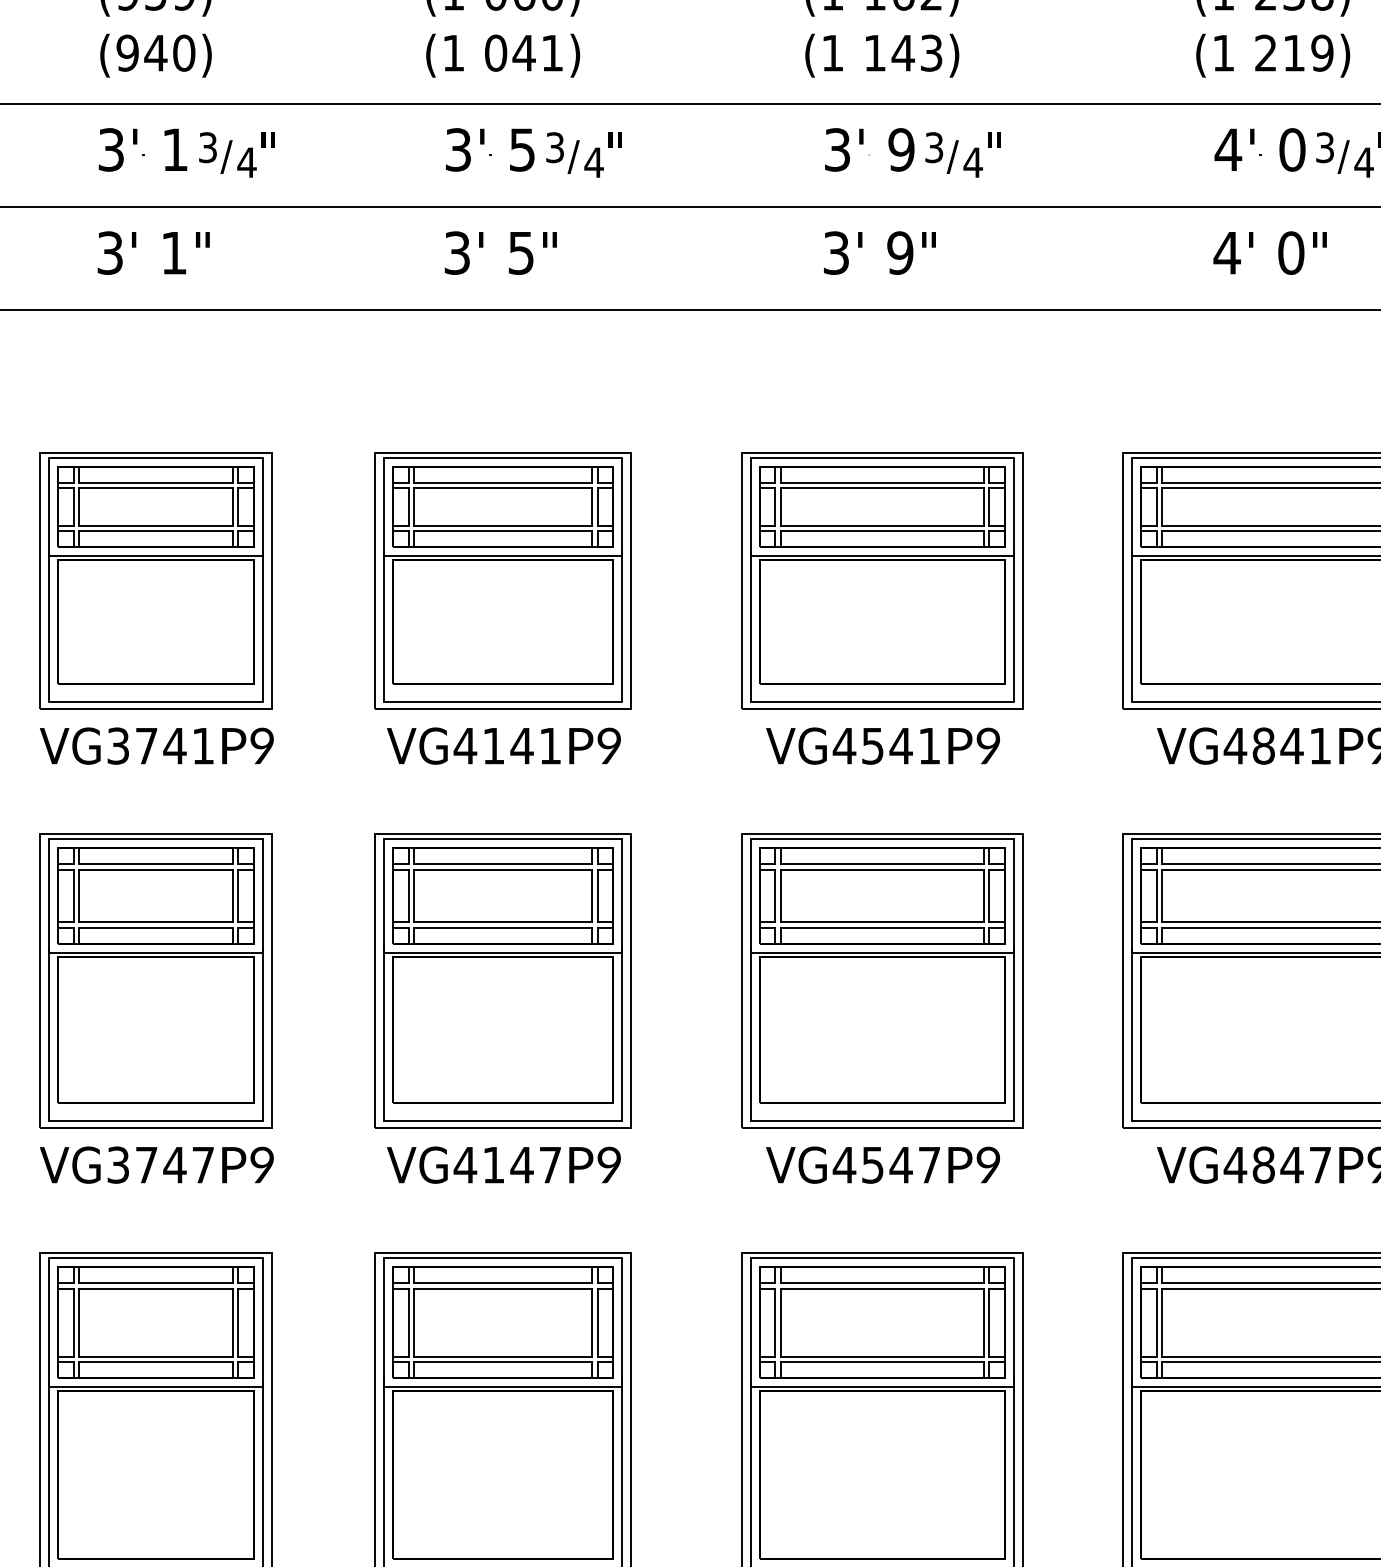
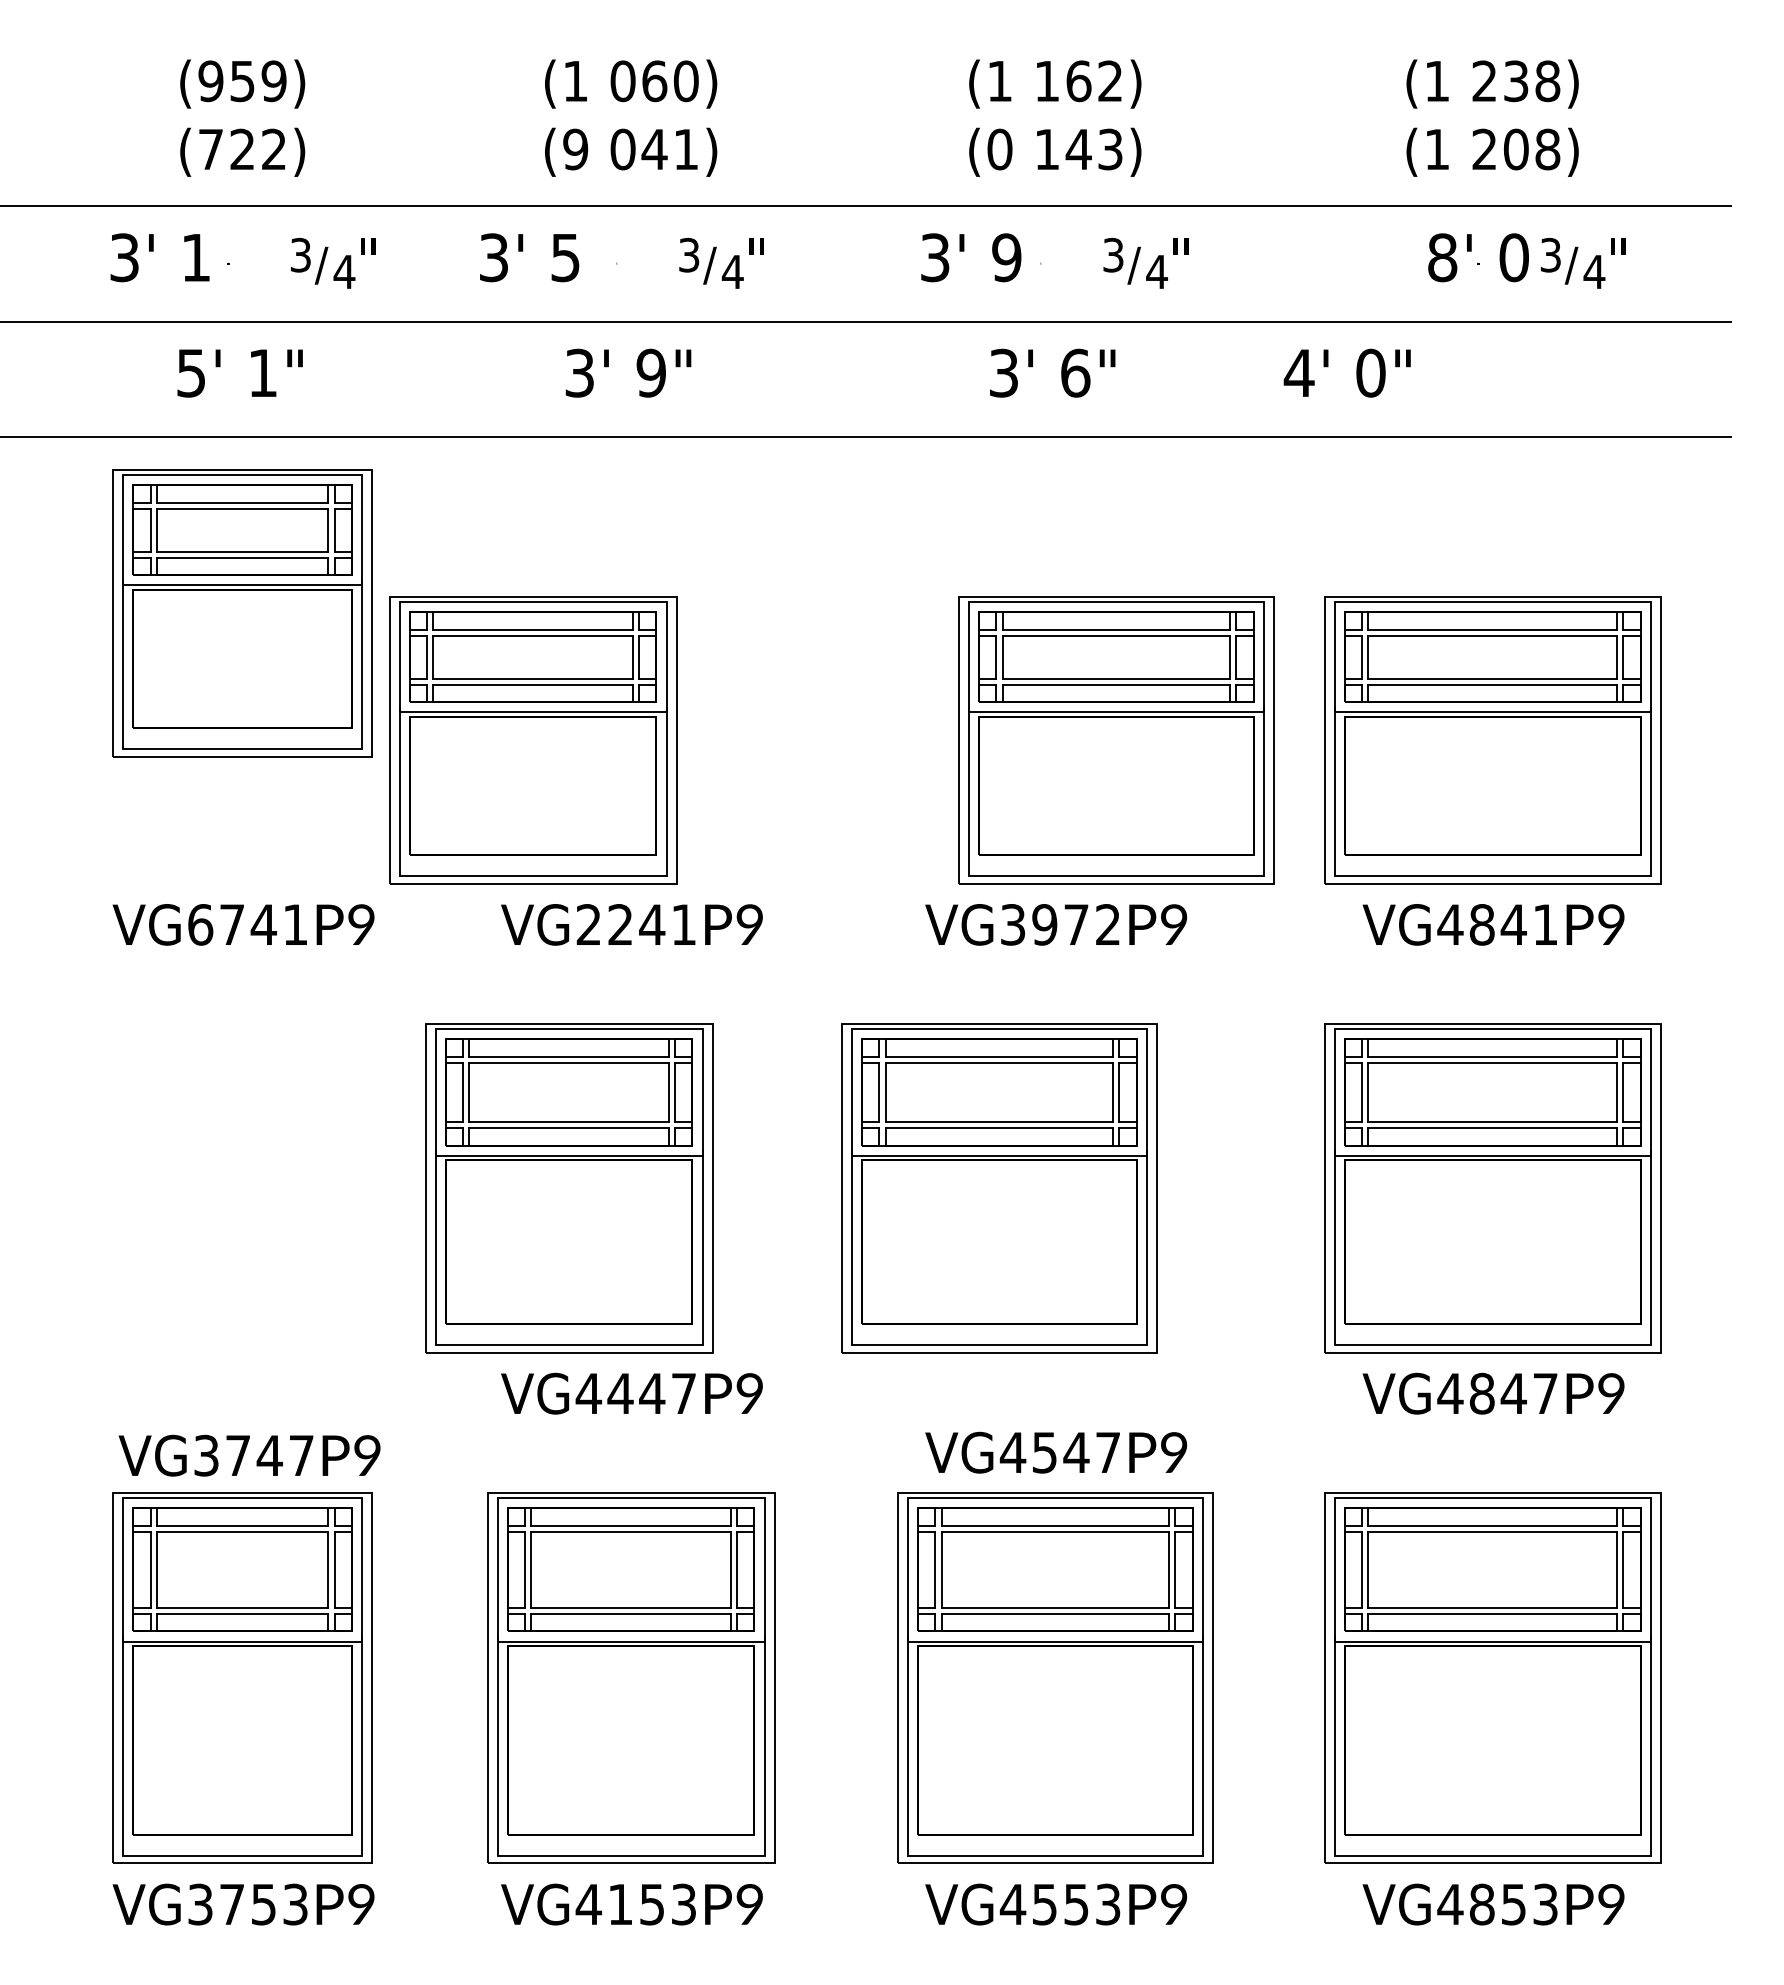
text: (155, 53) -> (242, 149), (940) -> (722)
text: (453, 53) -> (575, 149), (1 -> (9
text: (832, 53) -> (999, 149), (1 -> (0
text: (1307, 53) -> (1531, 149), 219) -> 208)
text: (142, 149) -> (159, 257), moved
text: (490, 149) -> (529, 257), moved
text: (869, 149) -> (971, 257), moved
text: (1228, 149) -> (1442, 257), 4' -> 8'
text: (110, 252) -> (191, 372), 3' -> 5'
text: (520, 252) -> (650, 372), 5" -> 9"
text: (900, 252) -> (1075, 372), 9" -> 6"
text: (1269, 252) -> (1346, 372), moved
part: (155, 581) -> (242, 613), moved
part: (503, 581) -> (533, 740), moved
part: (882, 581) -> (1116, 740), moved
text: (118, 745) -> (200, 924), VG3741 -> VG6741
text: (478, 745) -> (603, 924), VG4141 -> VG2241
text: (886, 745) -> (1059, 924), VG4541 -> VG3972
part: (155, 981) -> (242, 1188), removed
part: (503, 981) -> (569, 1188), moved
part: (882, 981) -> (999, 1188), moved
text: (156, 1164) -> (249, 1455), moved
text: (493, 1164) -> (620, 1393), VG4147 -> VG4447
text: (883, 1164) -> (1056, 1452), moved

